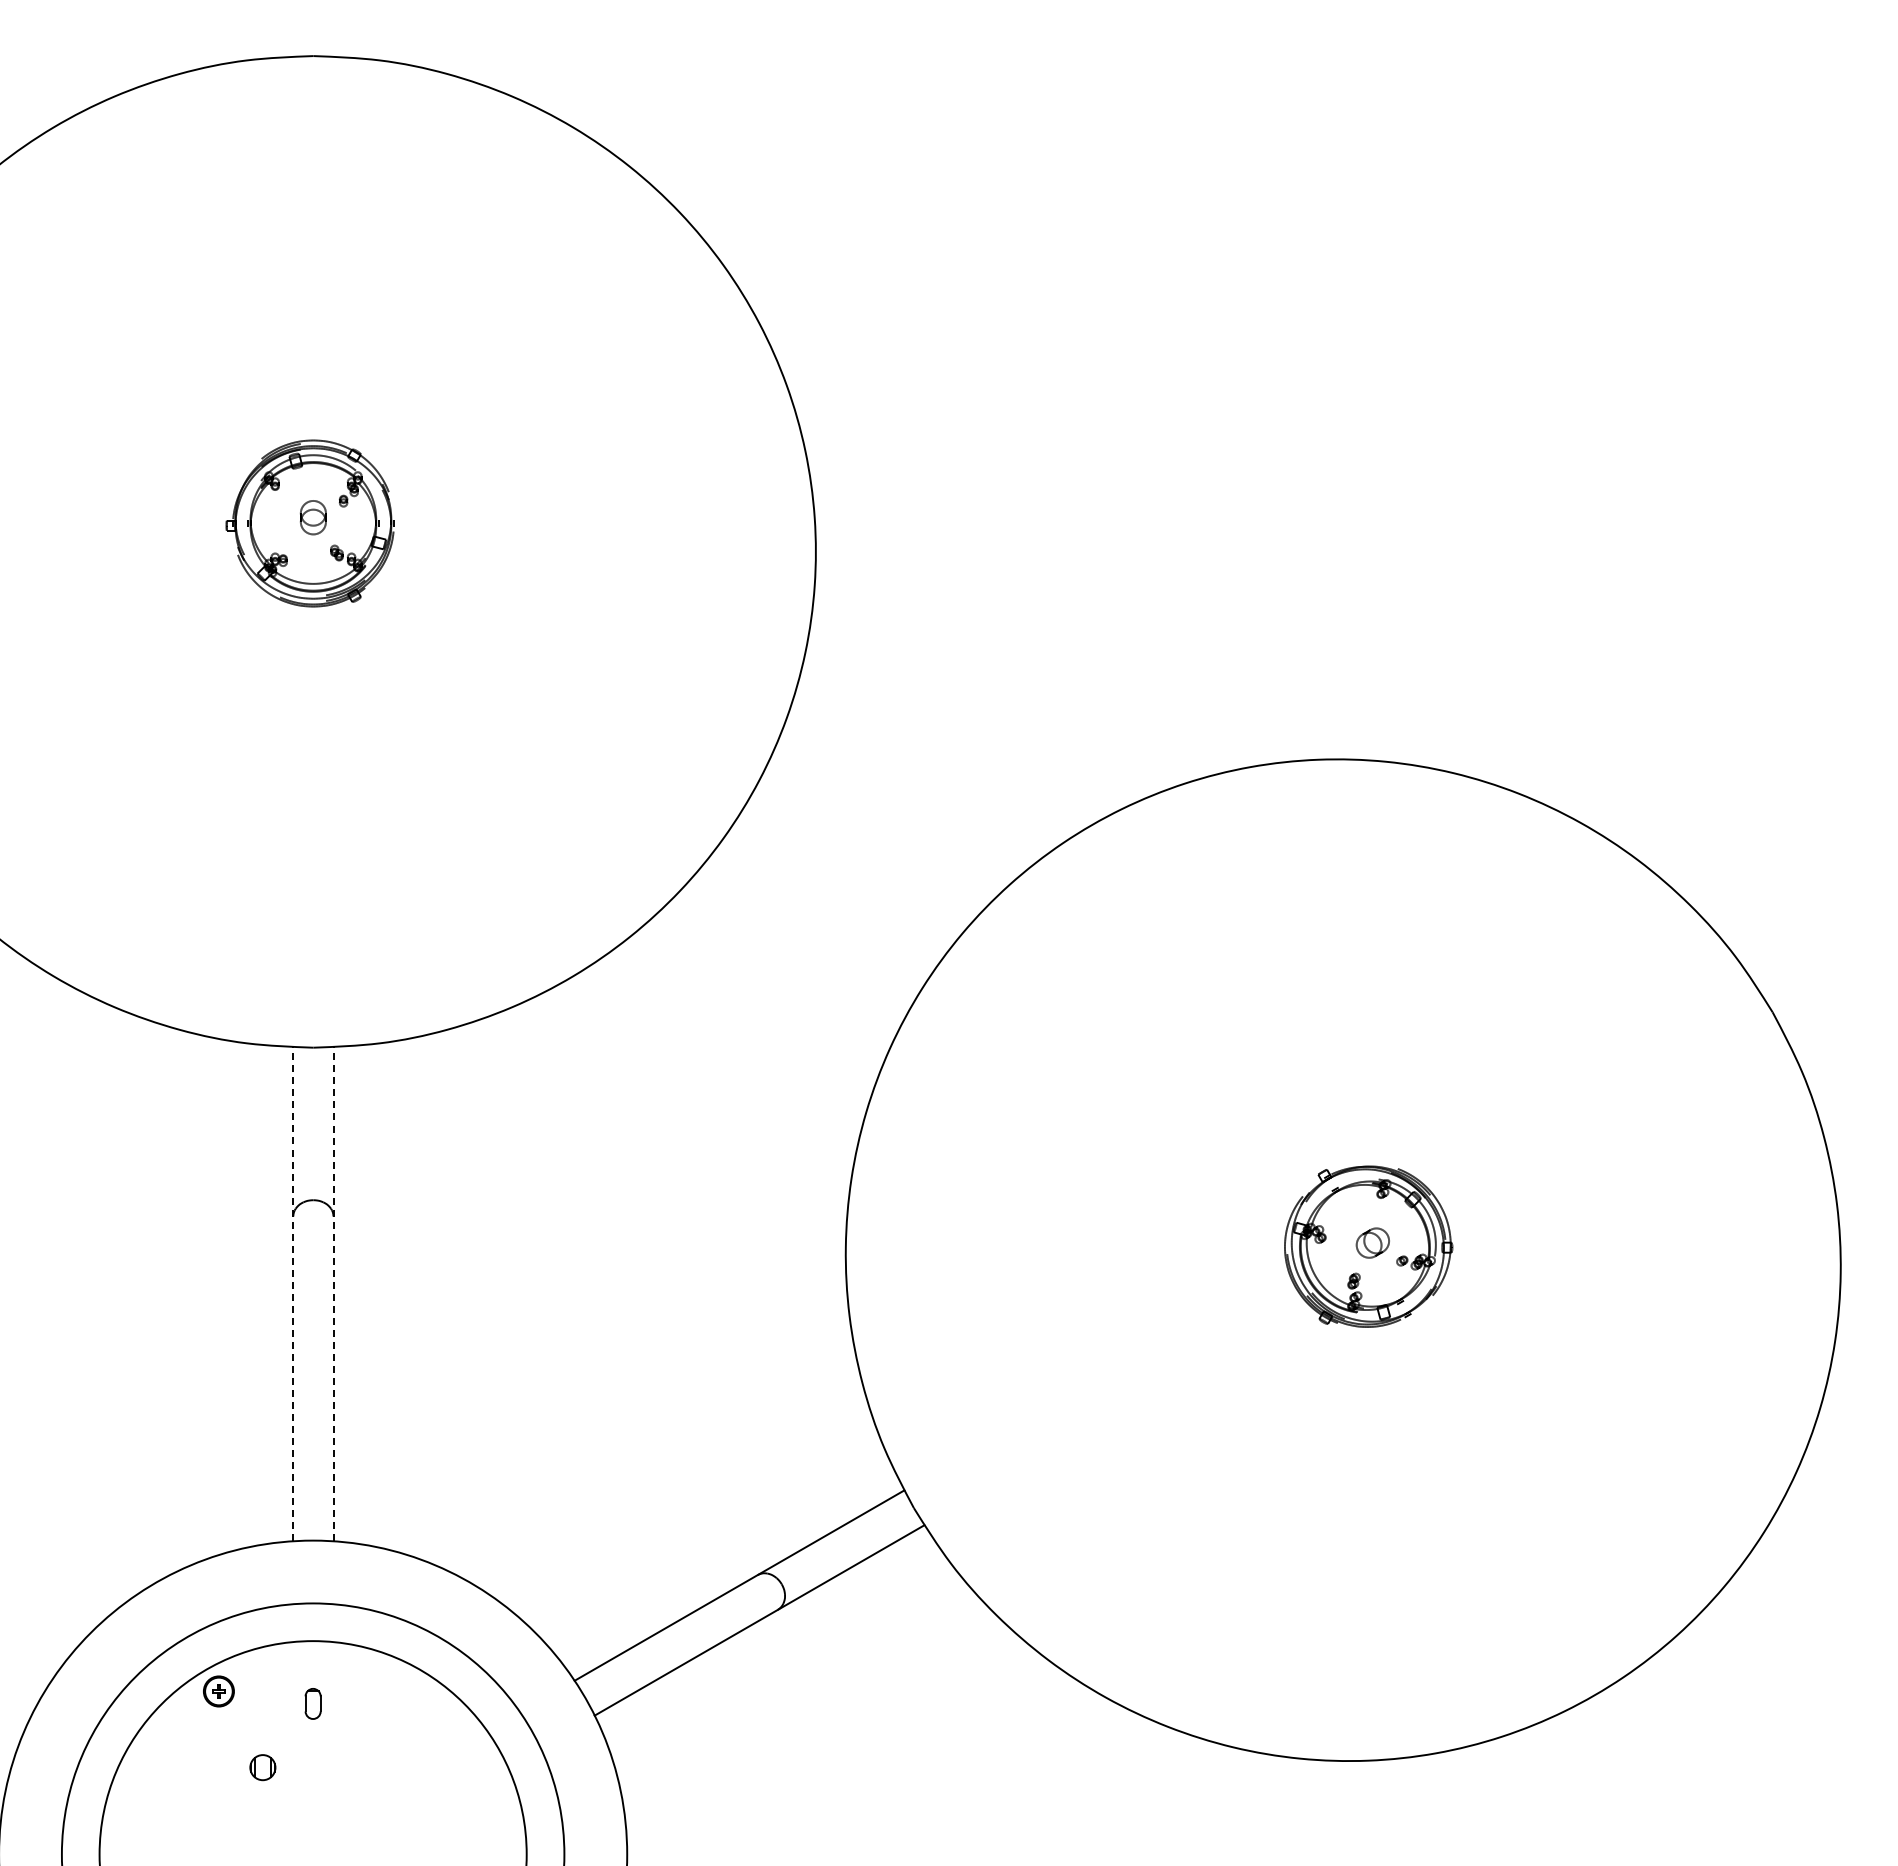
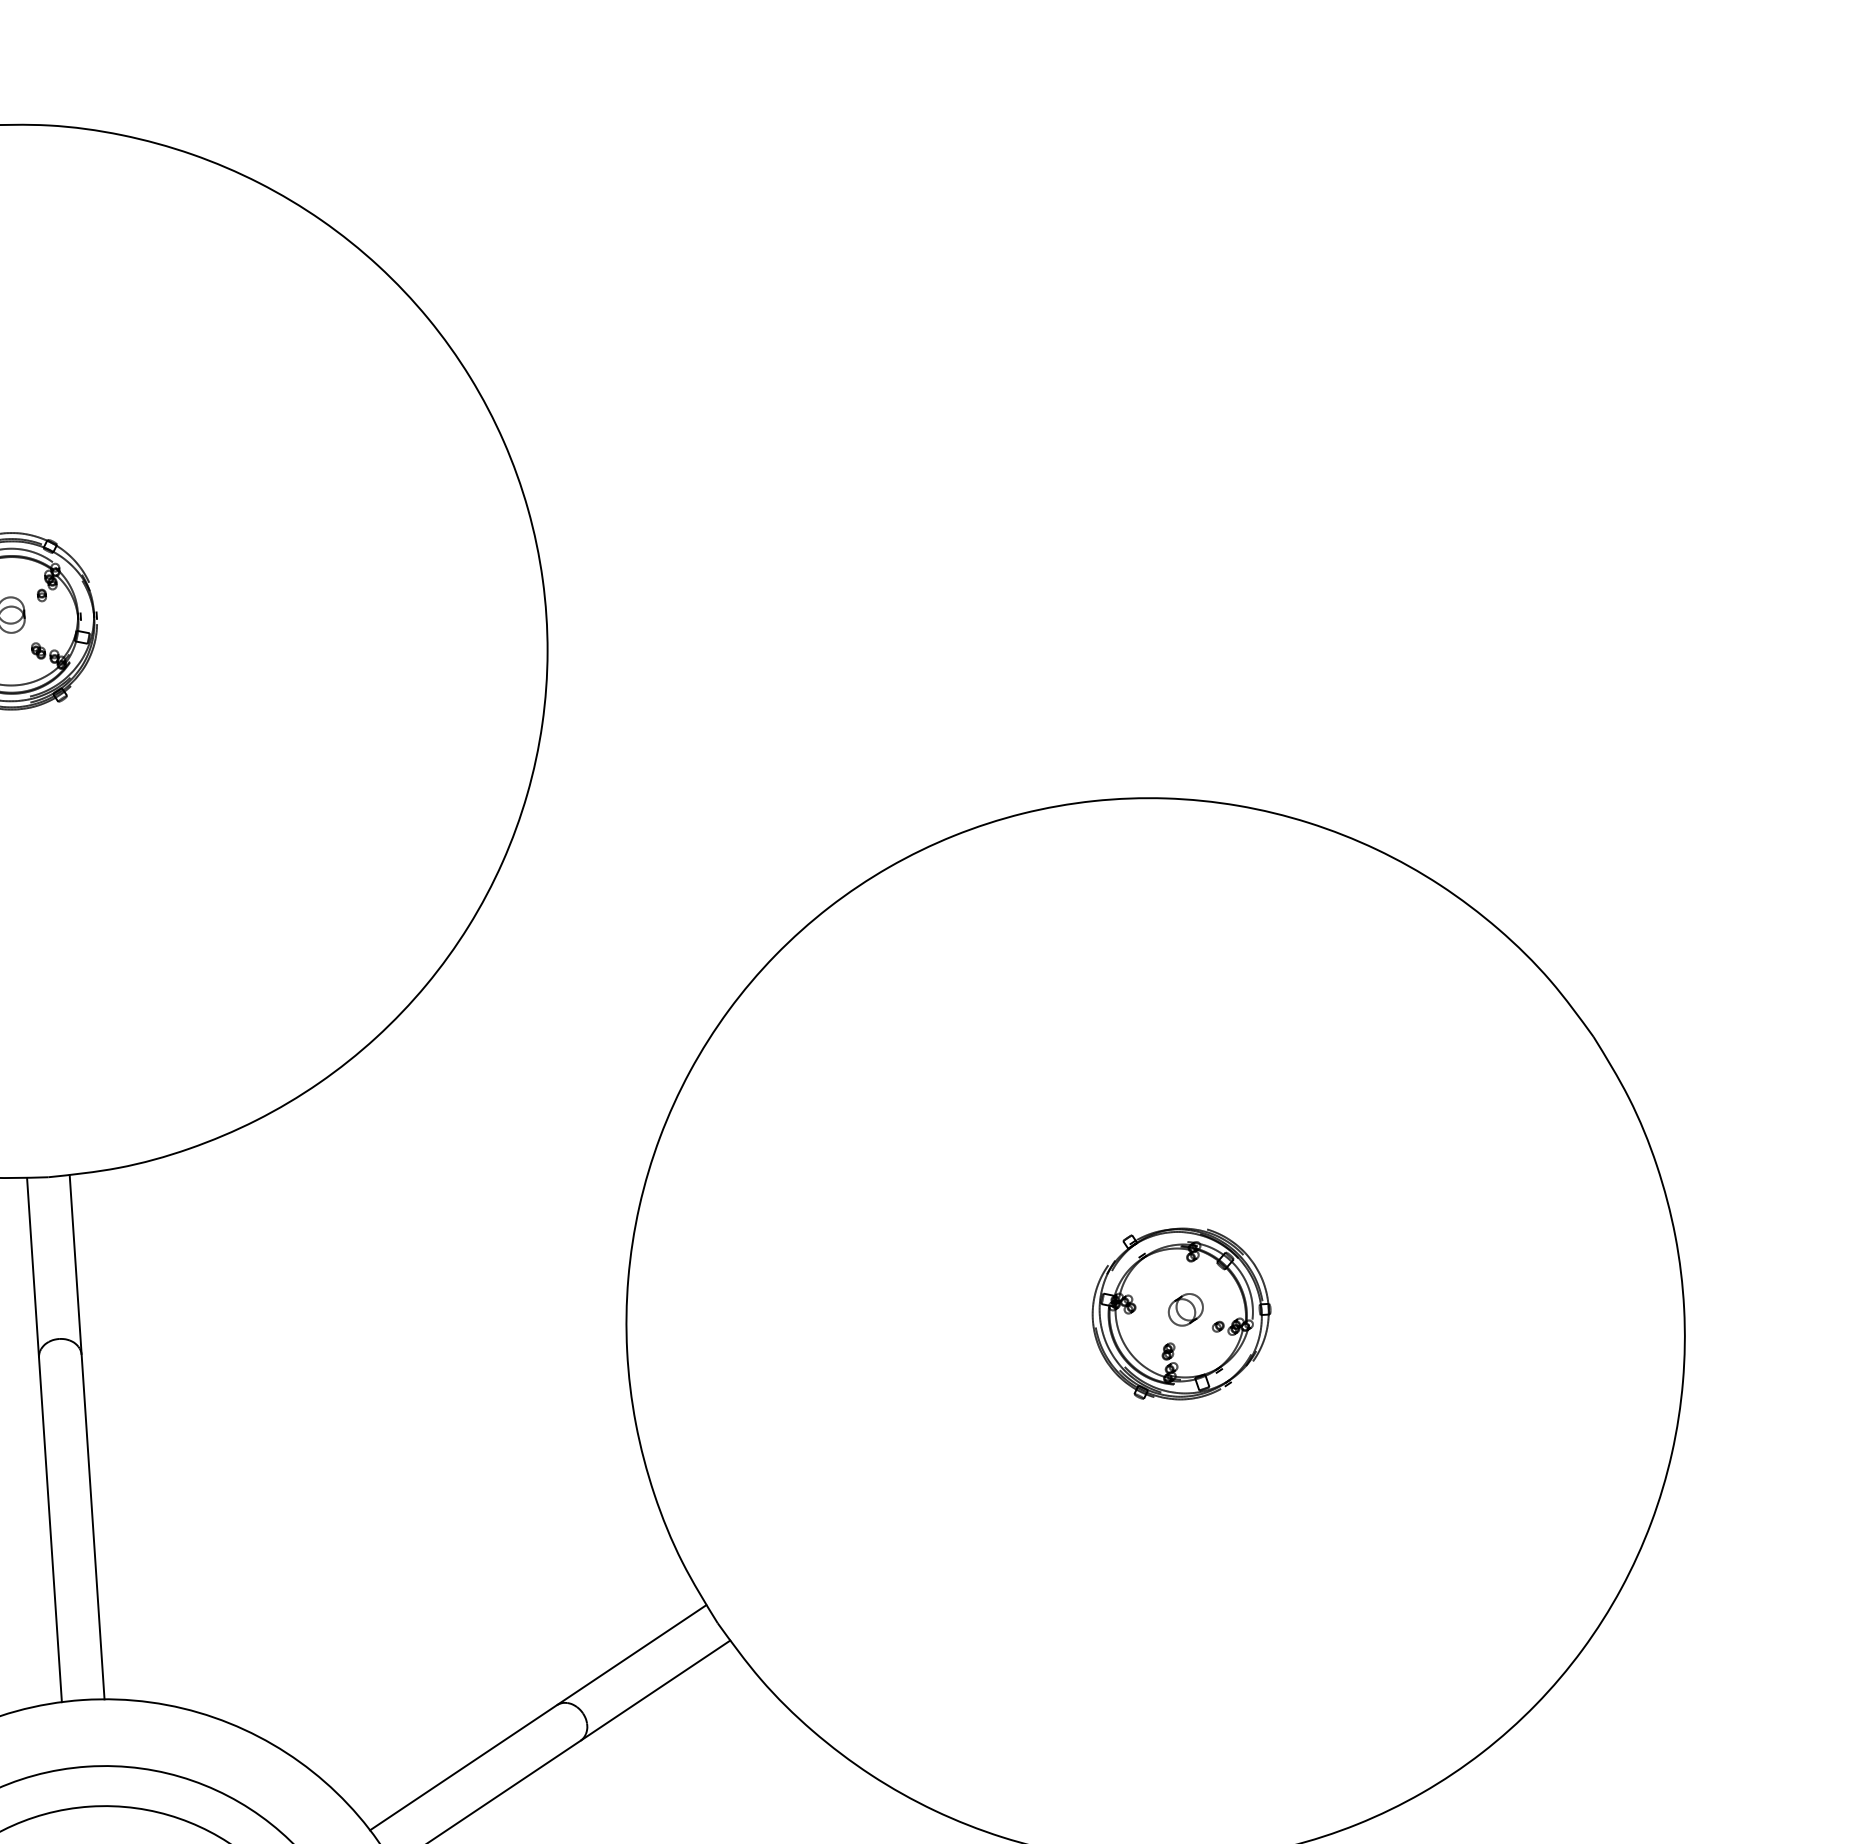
line: (293, 1293) -> (44, 1439), dashed -> solid
line: (333, 1293) -> (87, 1436), dashed -> solid

